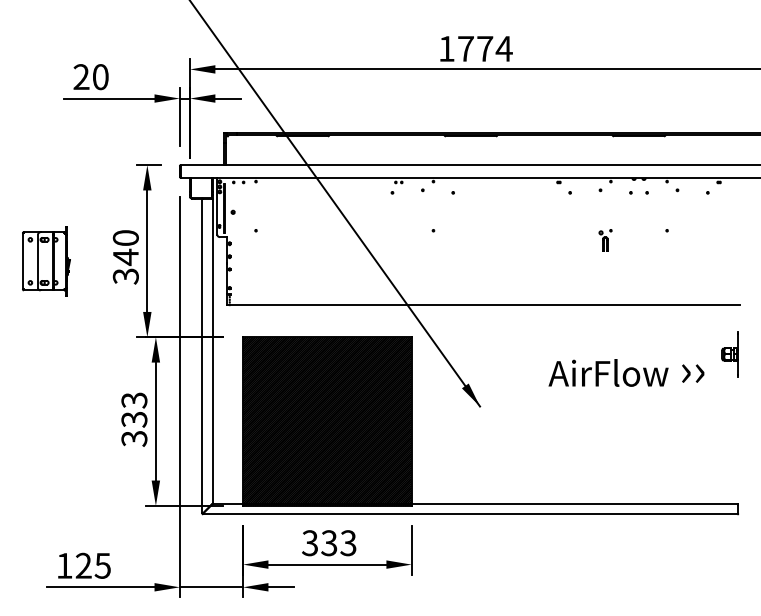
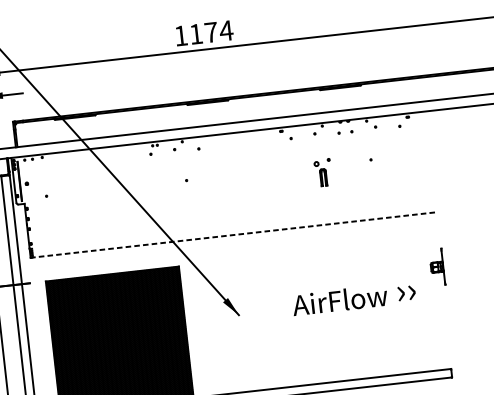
text: (465, 48) -> (195, 33), 1774 -> 1174
part: (605, 240) -> (323, 173), size x1.6
line: (483, 305) -> (232, 235), solid -> dashed
part: (729, 354) -> (436, 267), moved
text: (626, 372) -> (354, 298), moved

